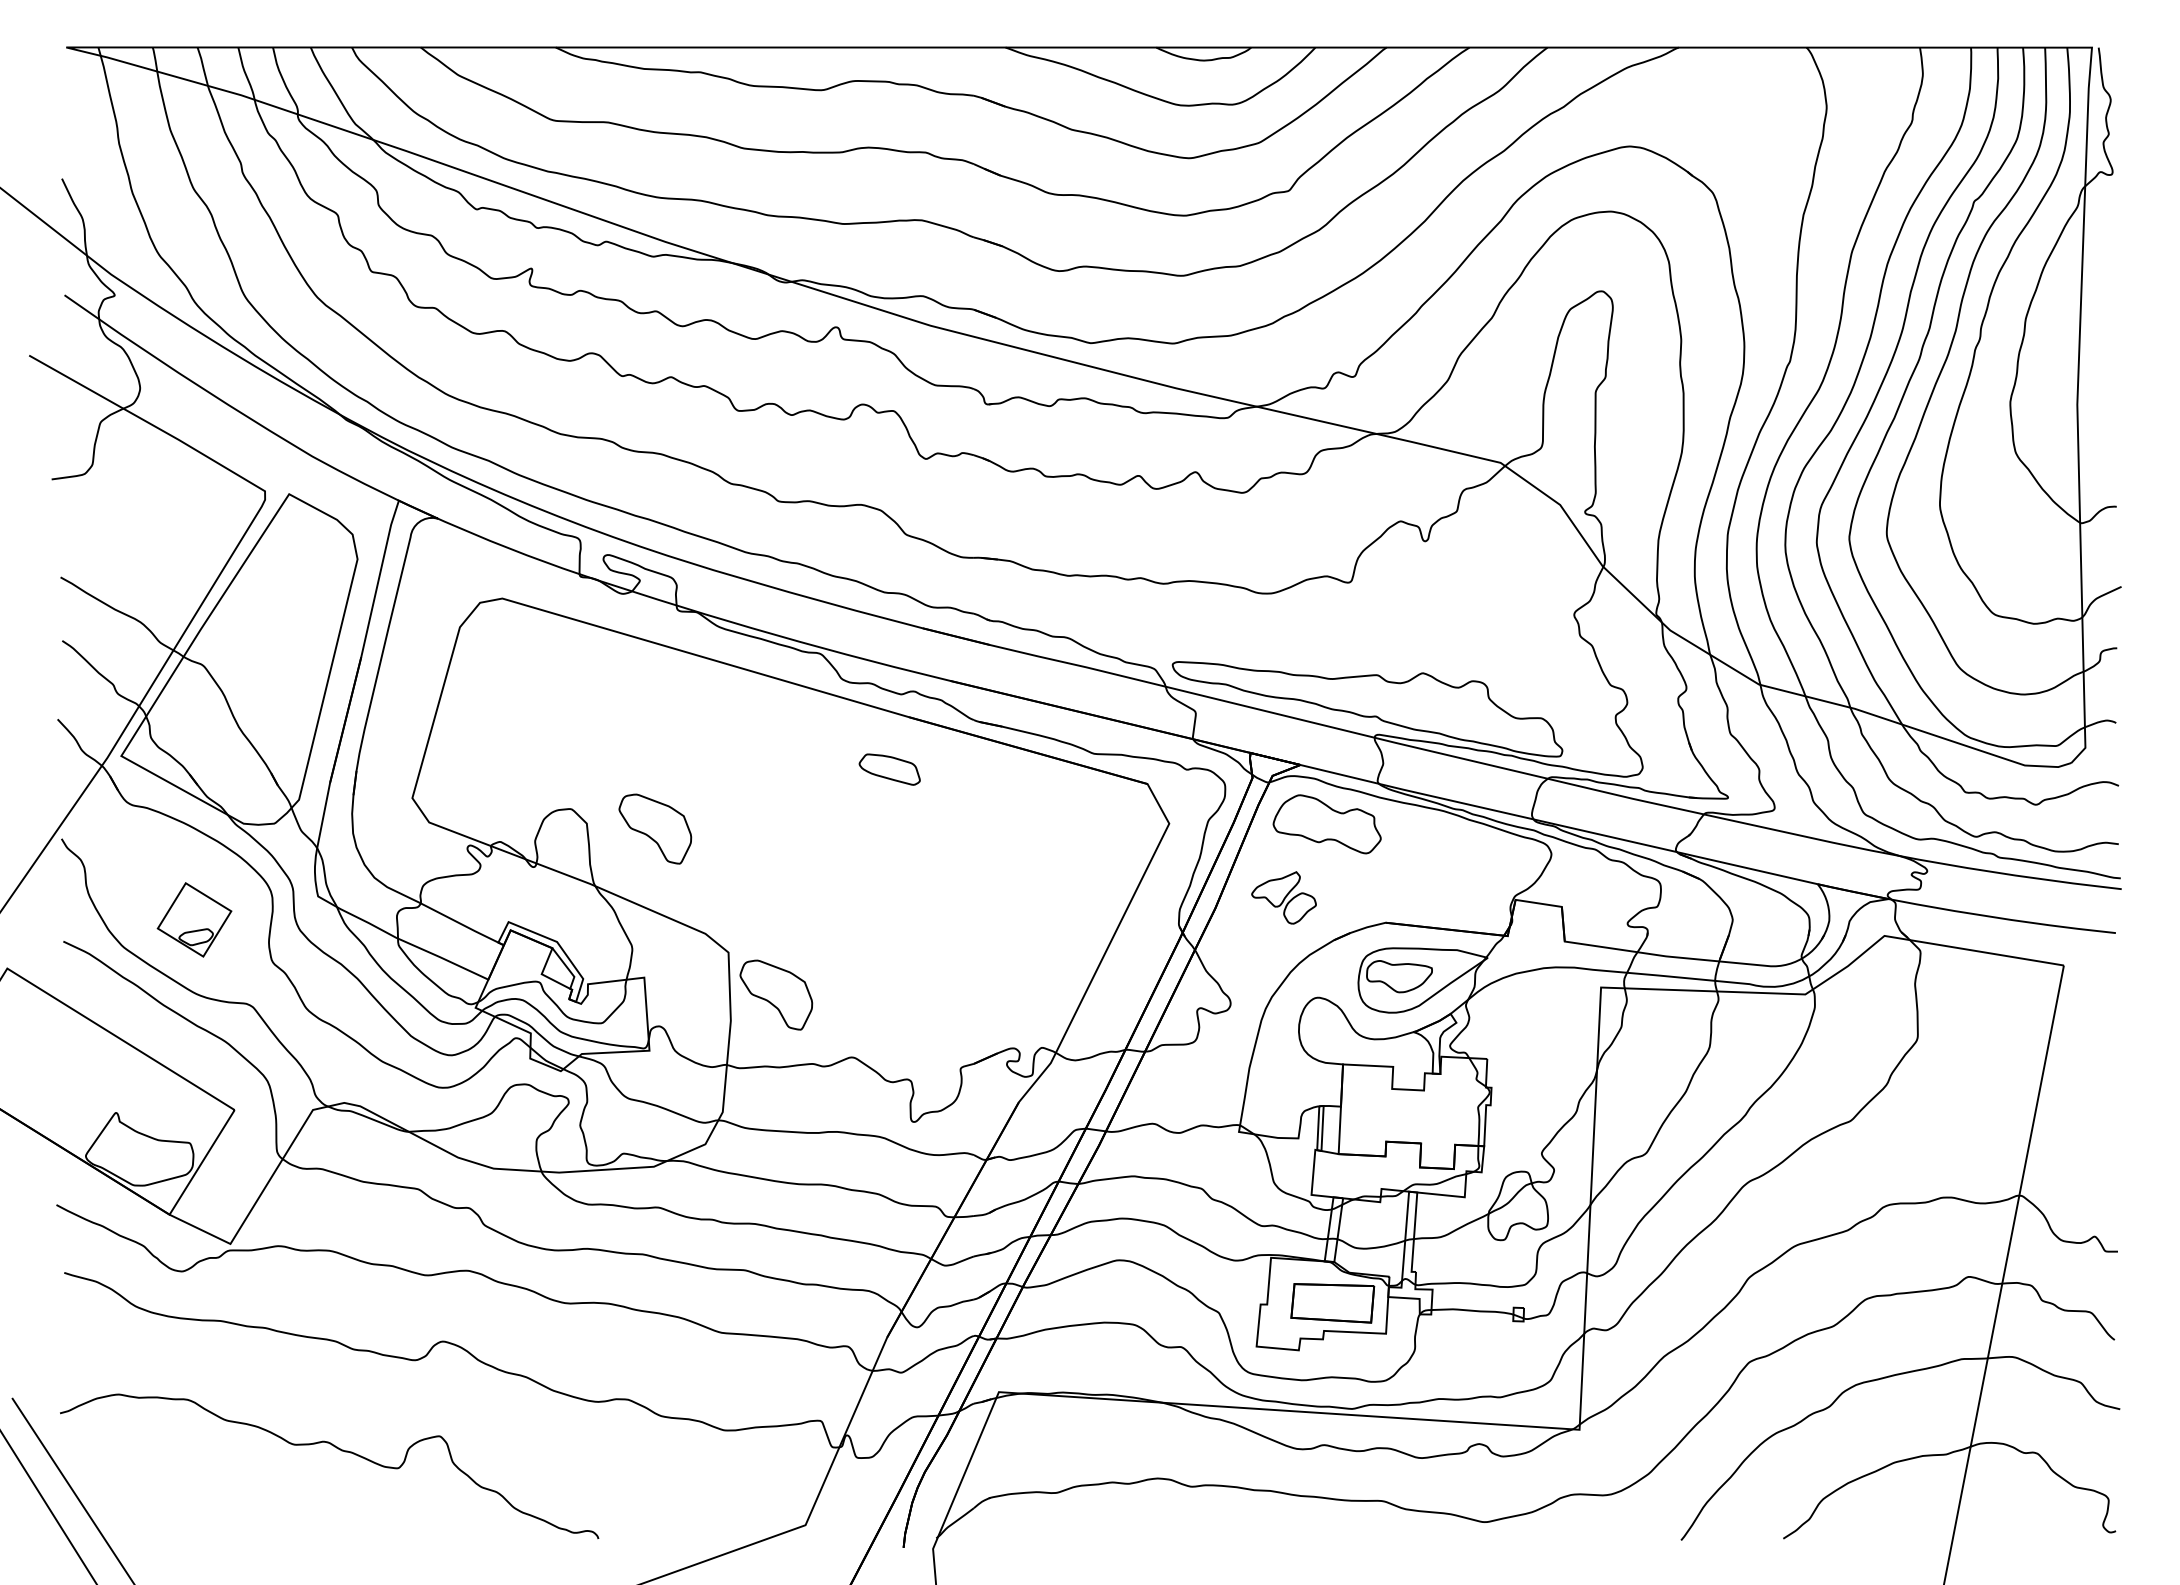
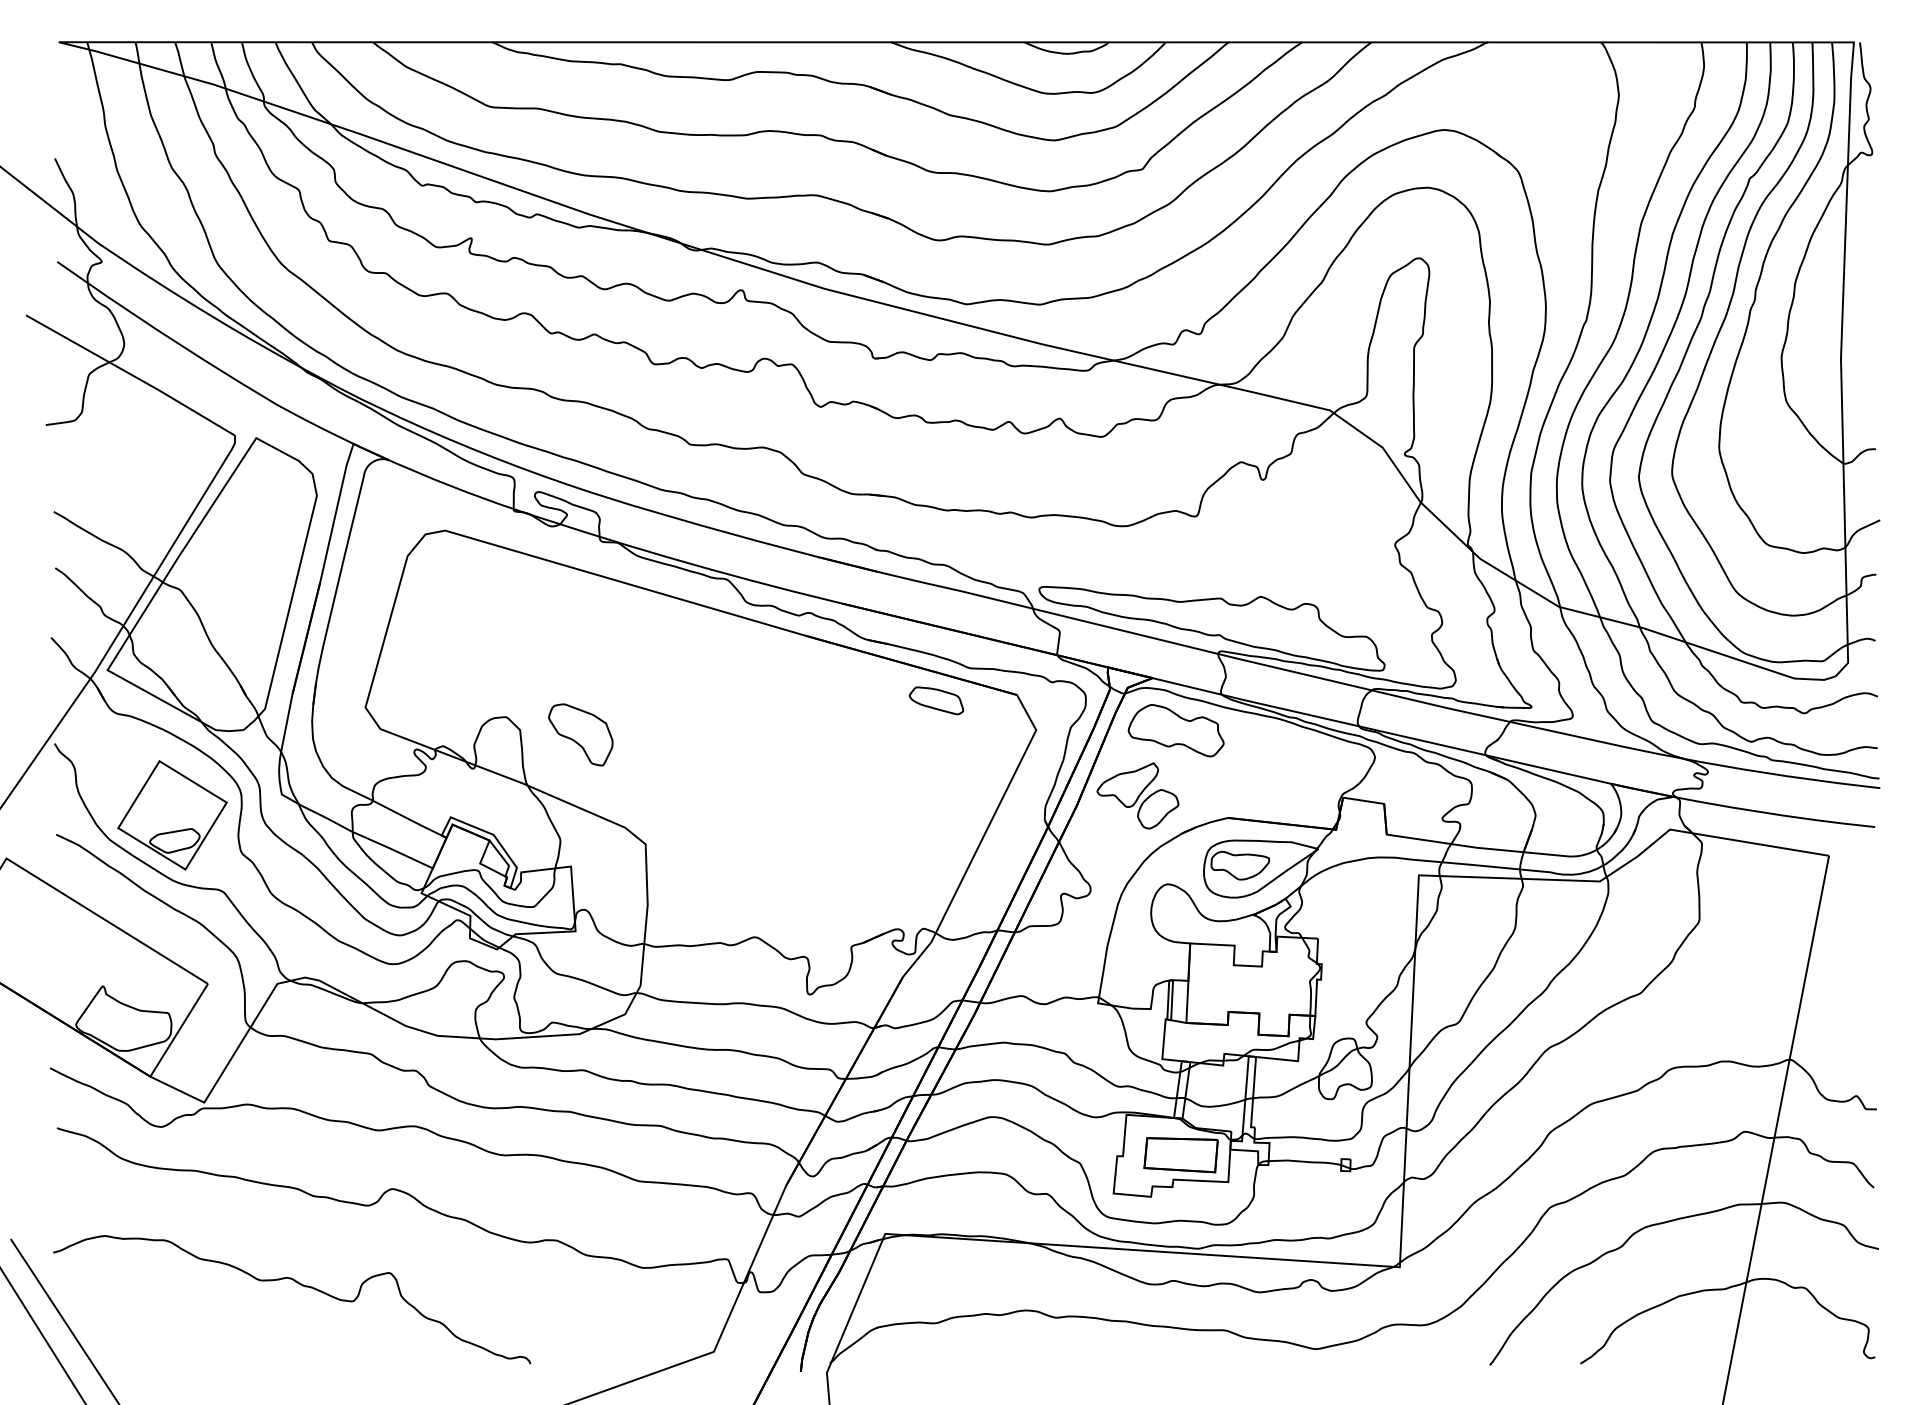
part: (889, 769) -> (936, 700), moved
part: (1283, 897) -> (1137, 795), size x1.43
part: (194, 919) -> (172, 815), size x1.67
part: (776, 994) -> (688, 881), removed

